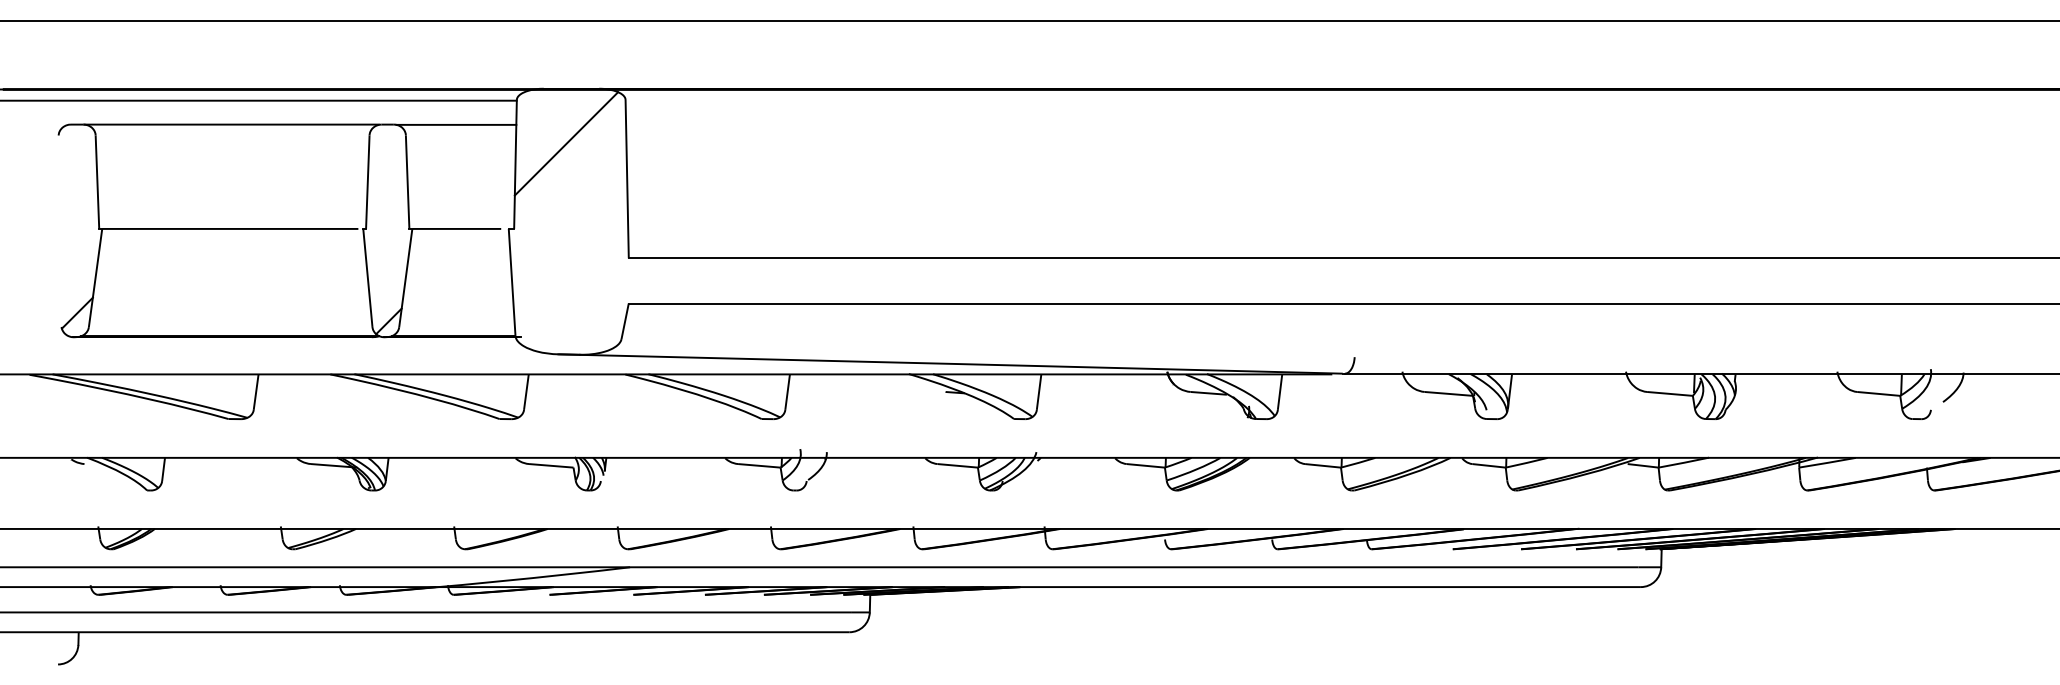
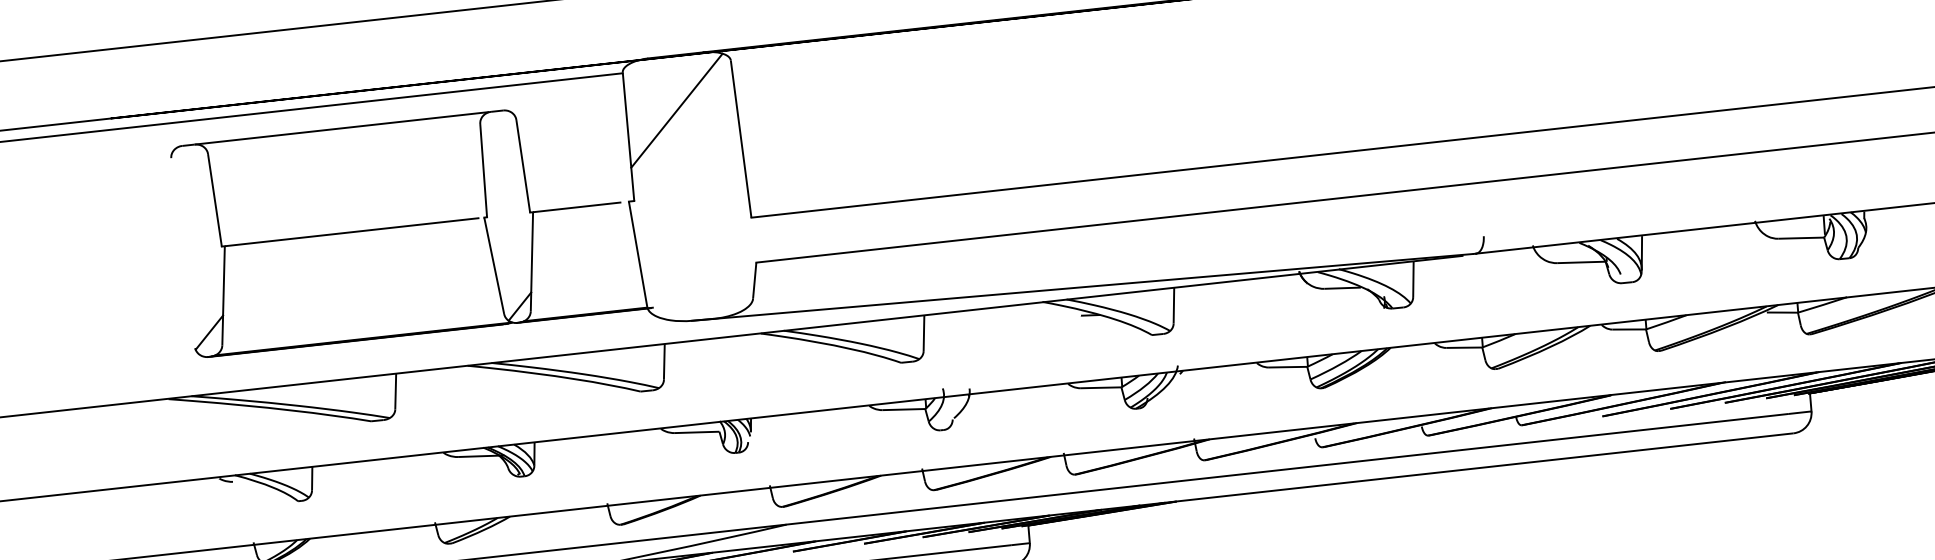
line: (456, 124) -> (565, 103), removed

